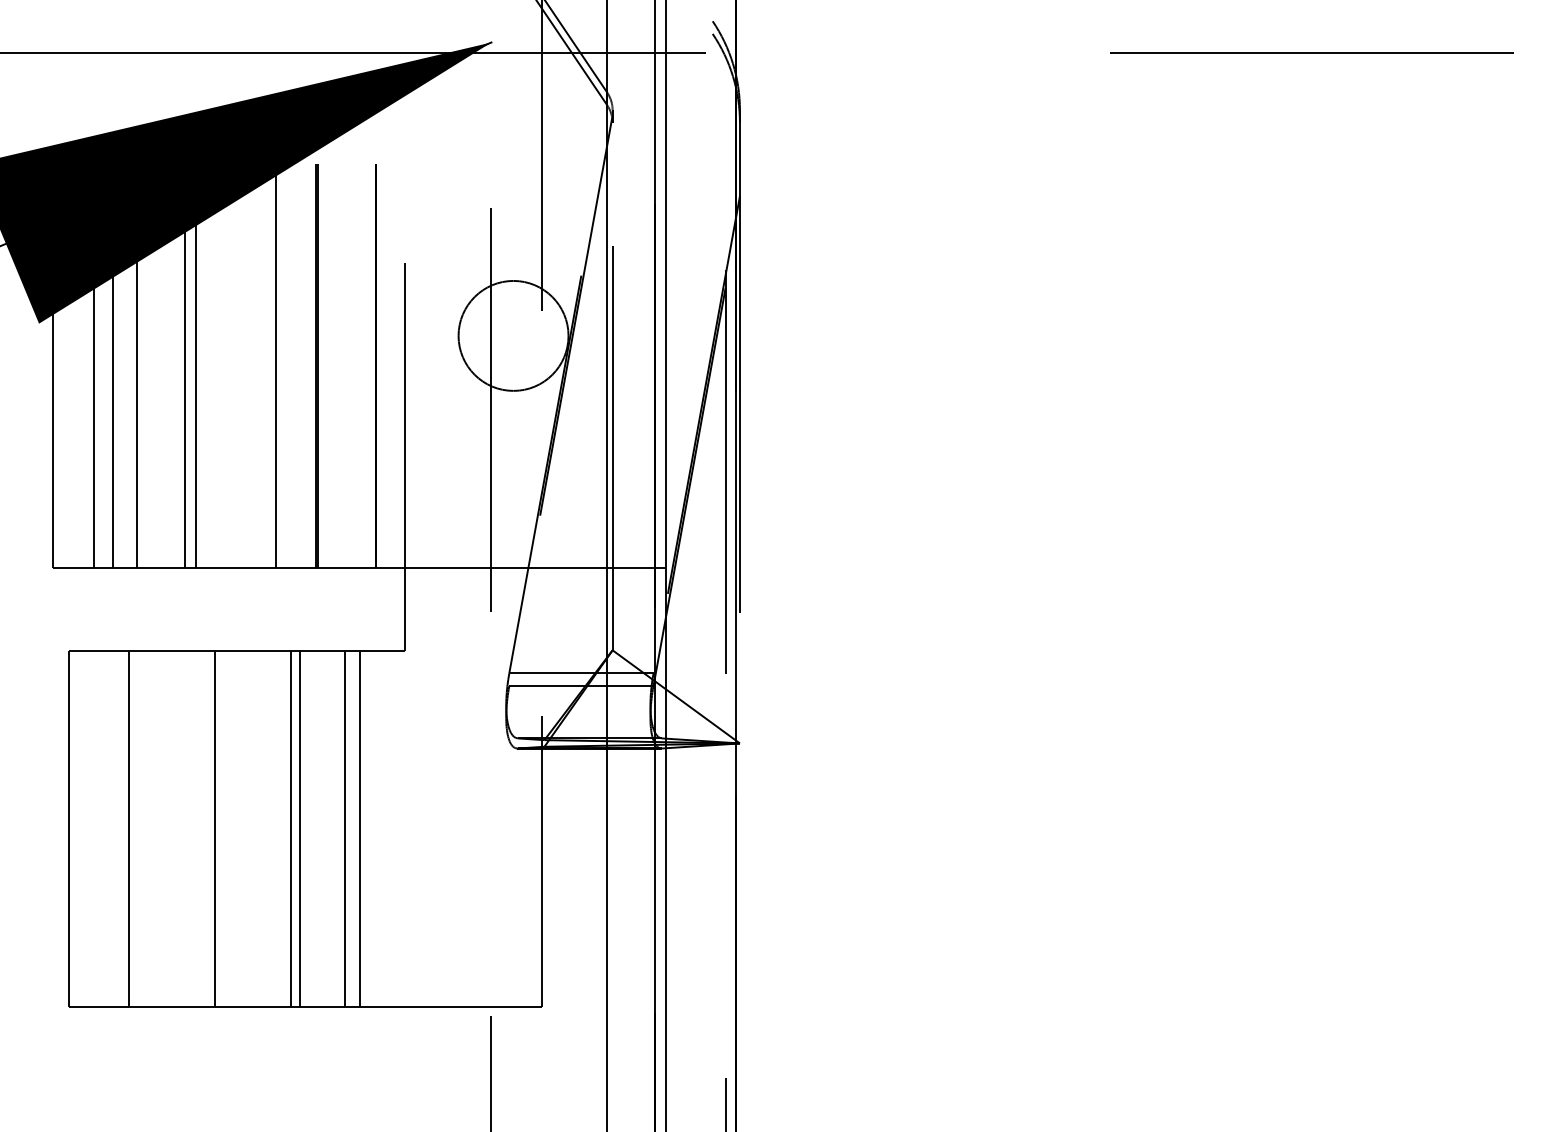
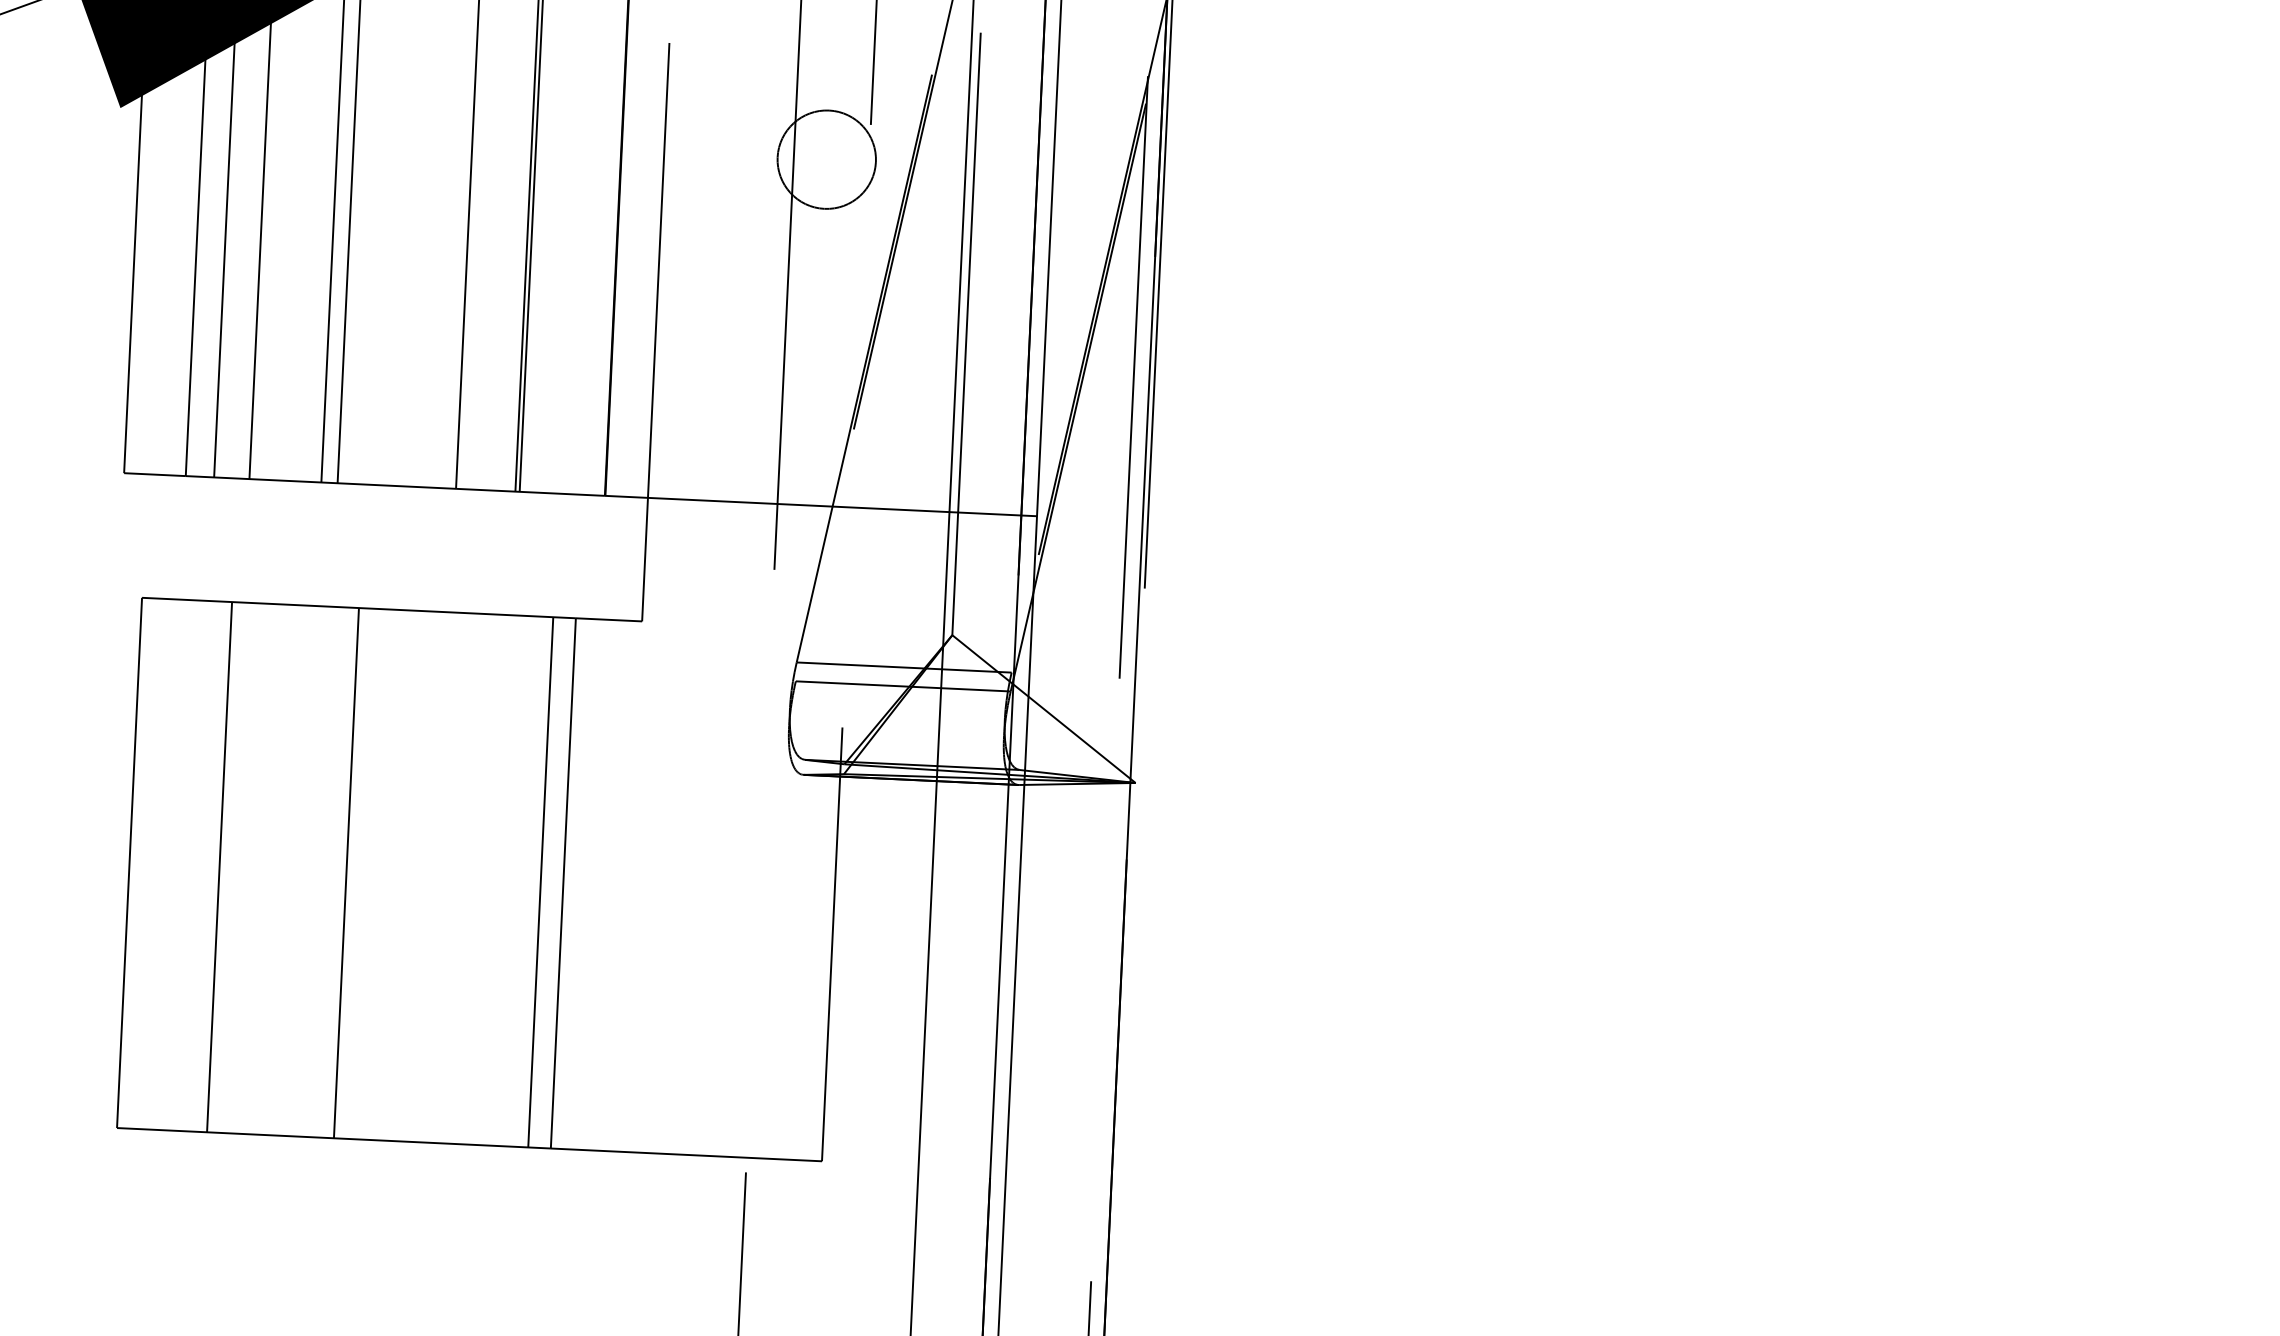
circle: (513, 335) -> (826, 159), size x0.6
line: (290, 828) -> (459, 878), removed
line: (299, 828) -> (473, 878), removed

